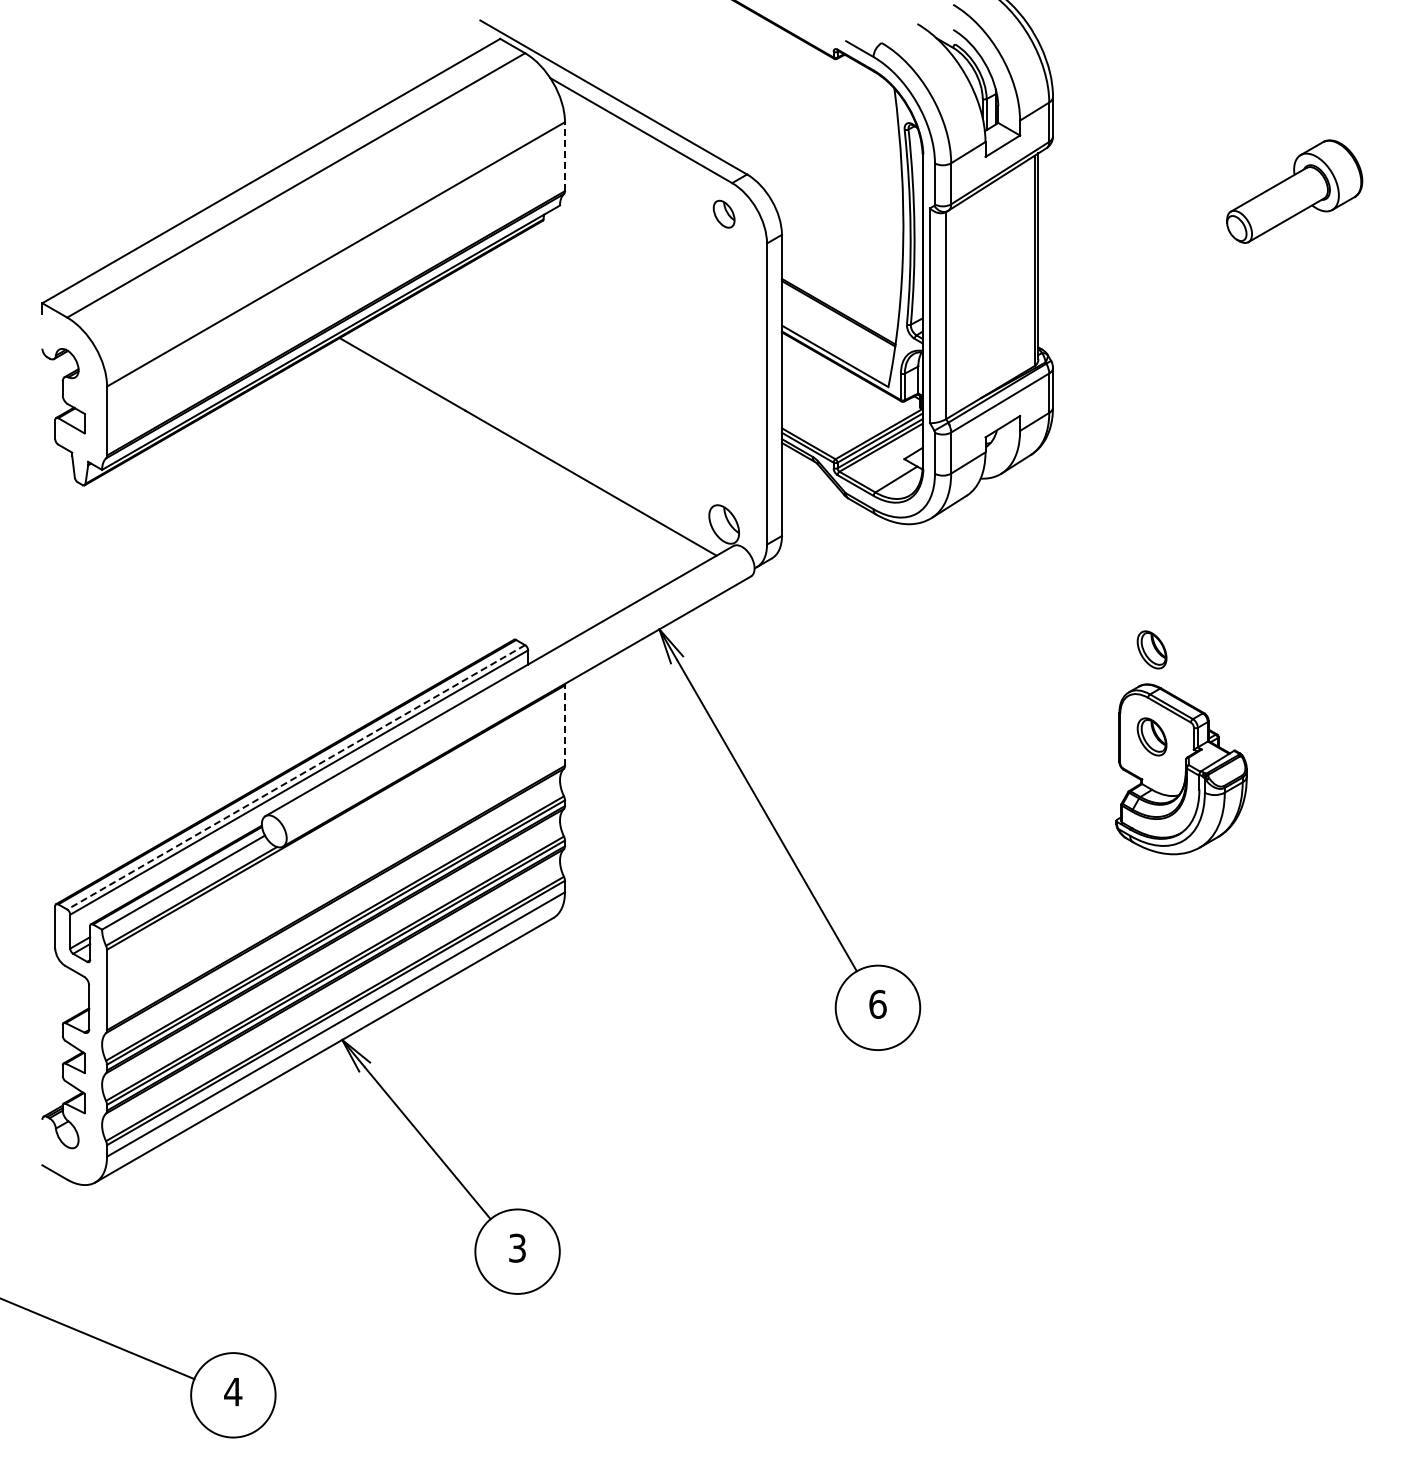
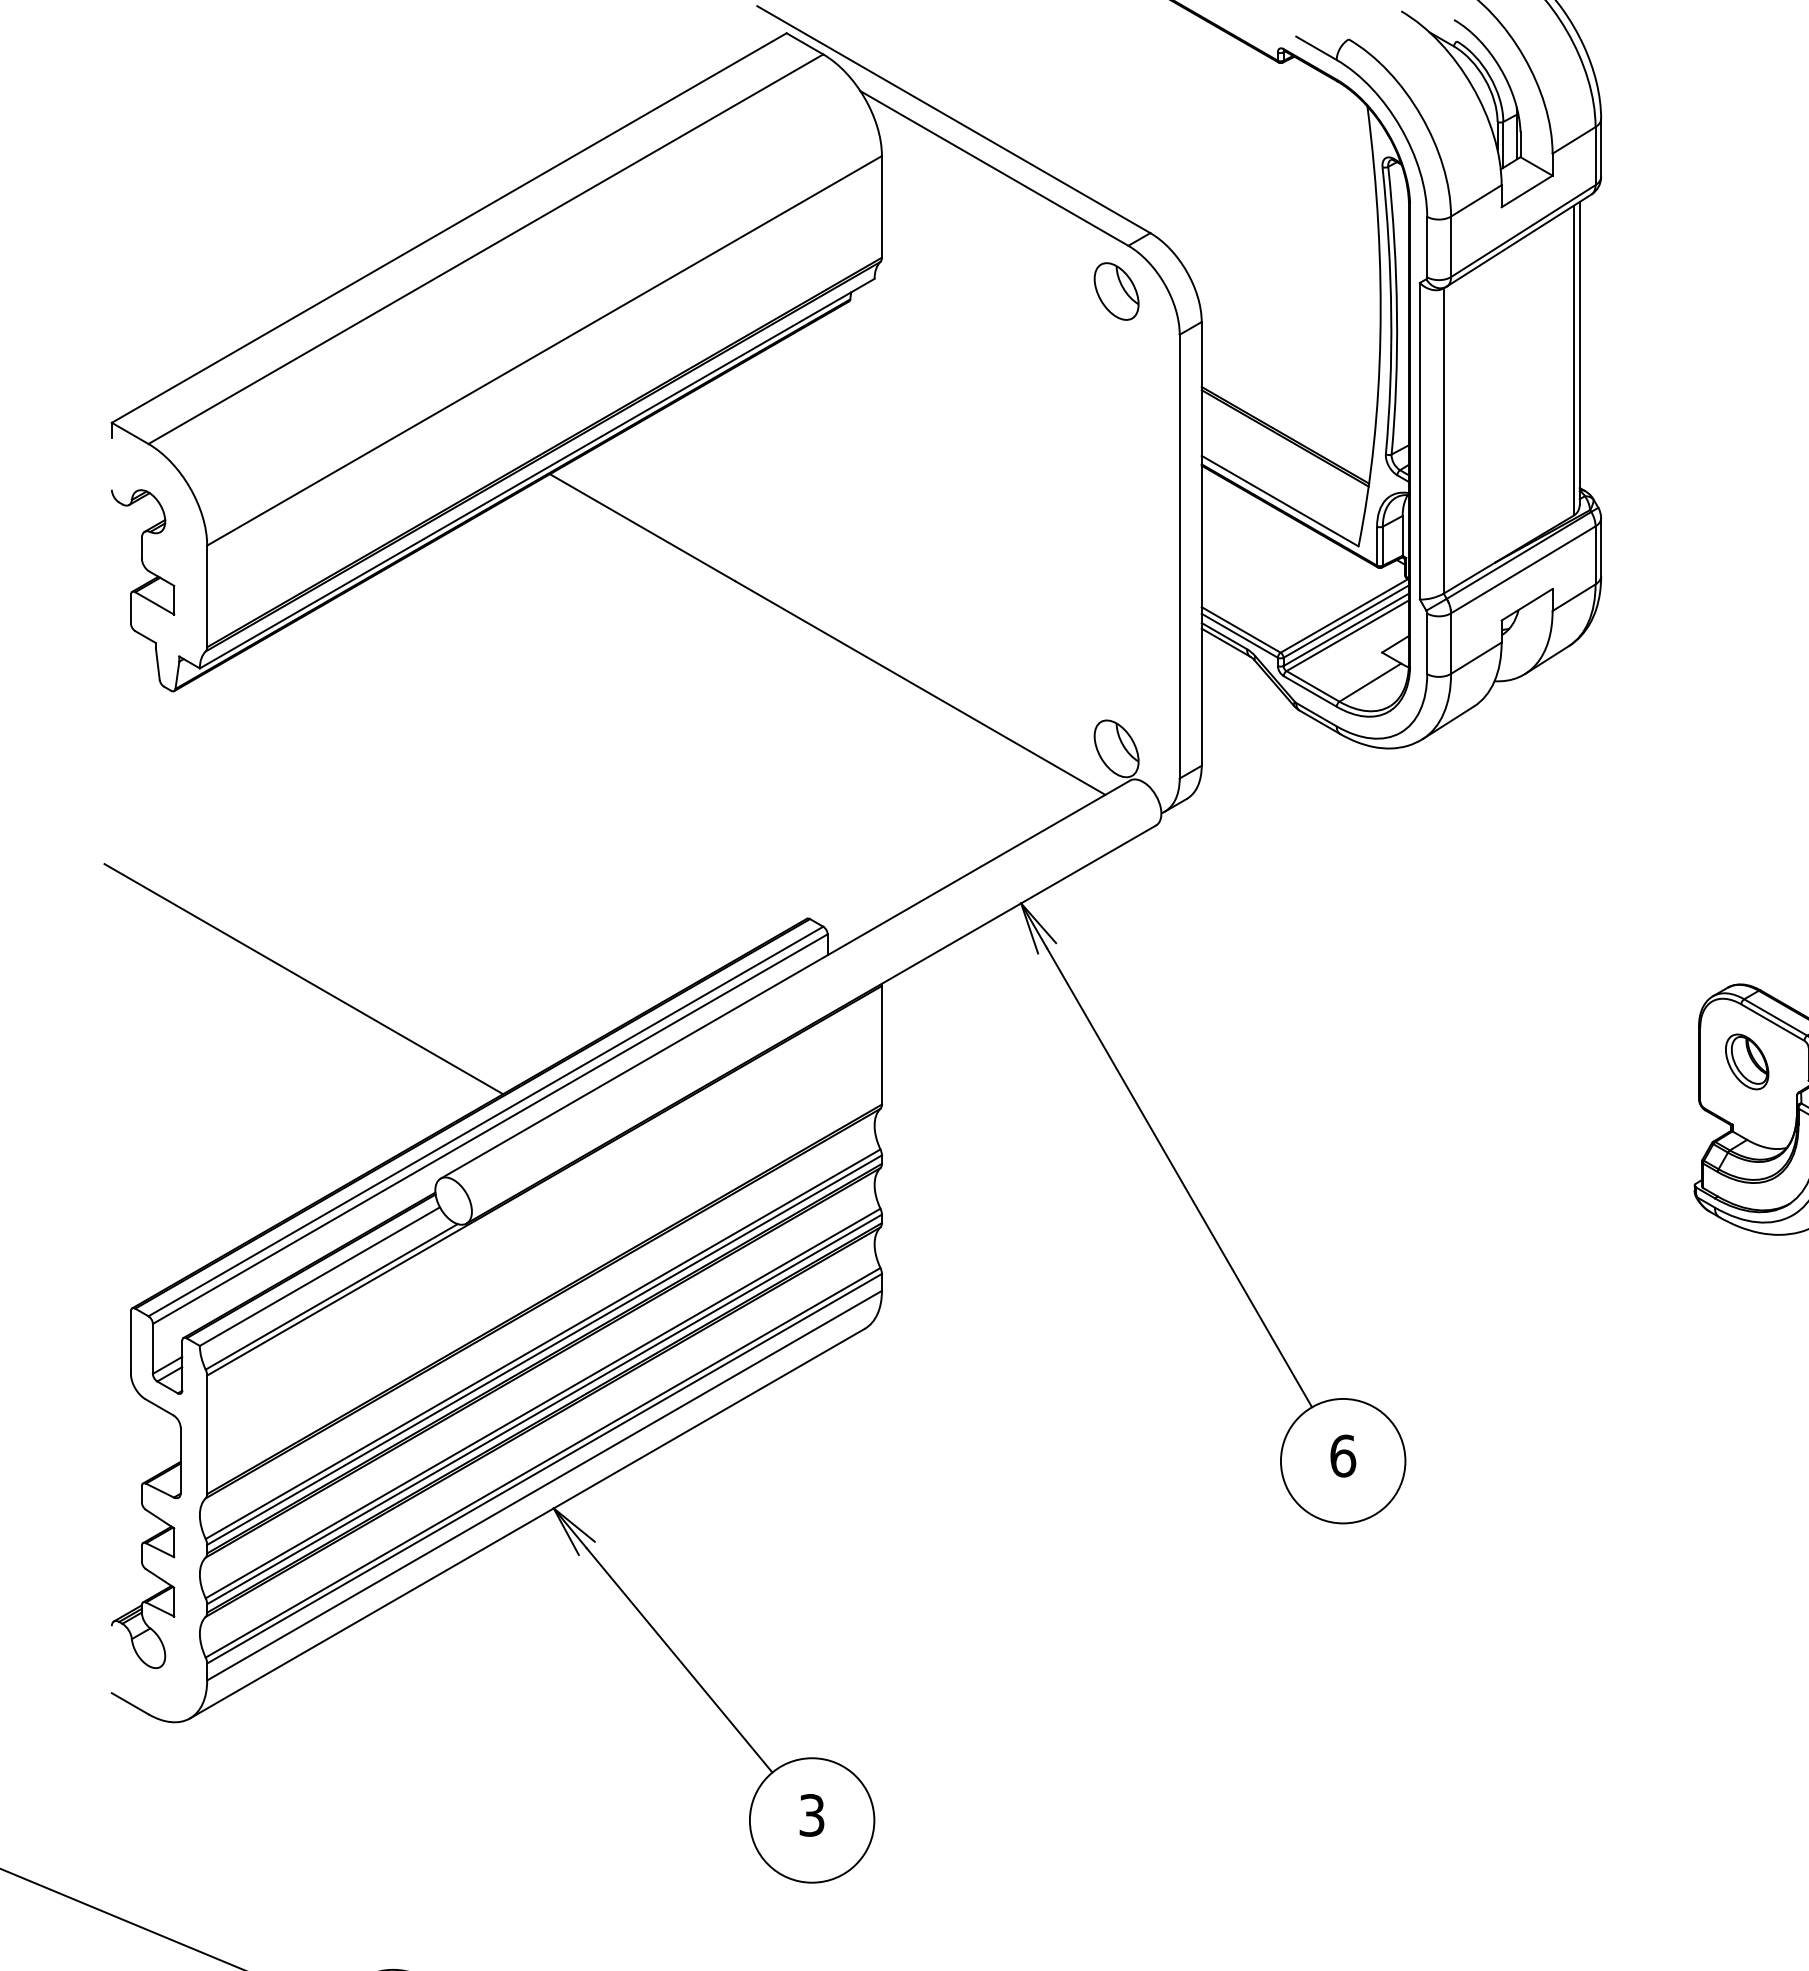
line: (564, 156) -> (881, 206), dashed -> solid
part: (723, 214) -> (1115, 292), size x1.43
part: (1151, 649) -> (1746, 933), removed
line: (172, 680) -> (303, 978), added
line: (564, 725) -> (881, 1045), dashed -> solid
line: (295, 777) -> (484, 1121), dashed -> solid

